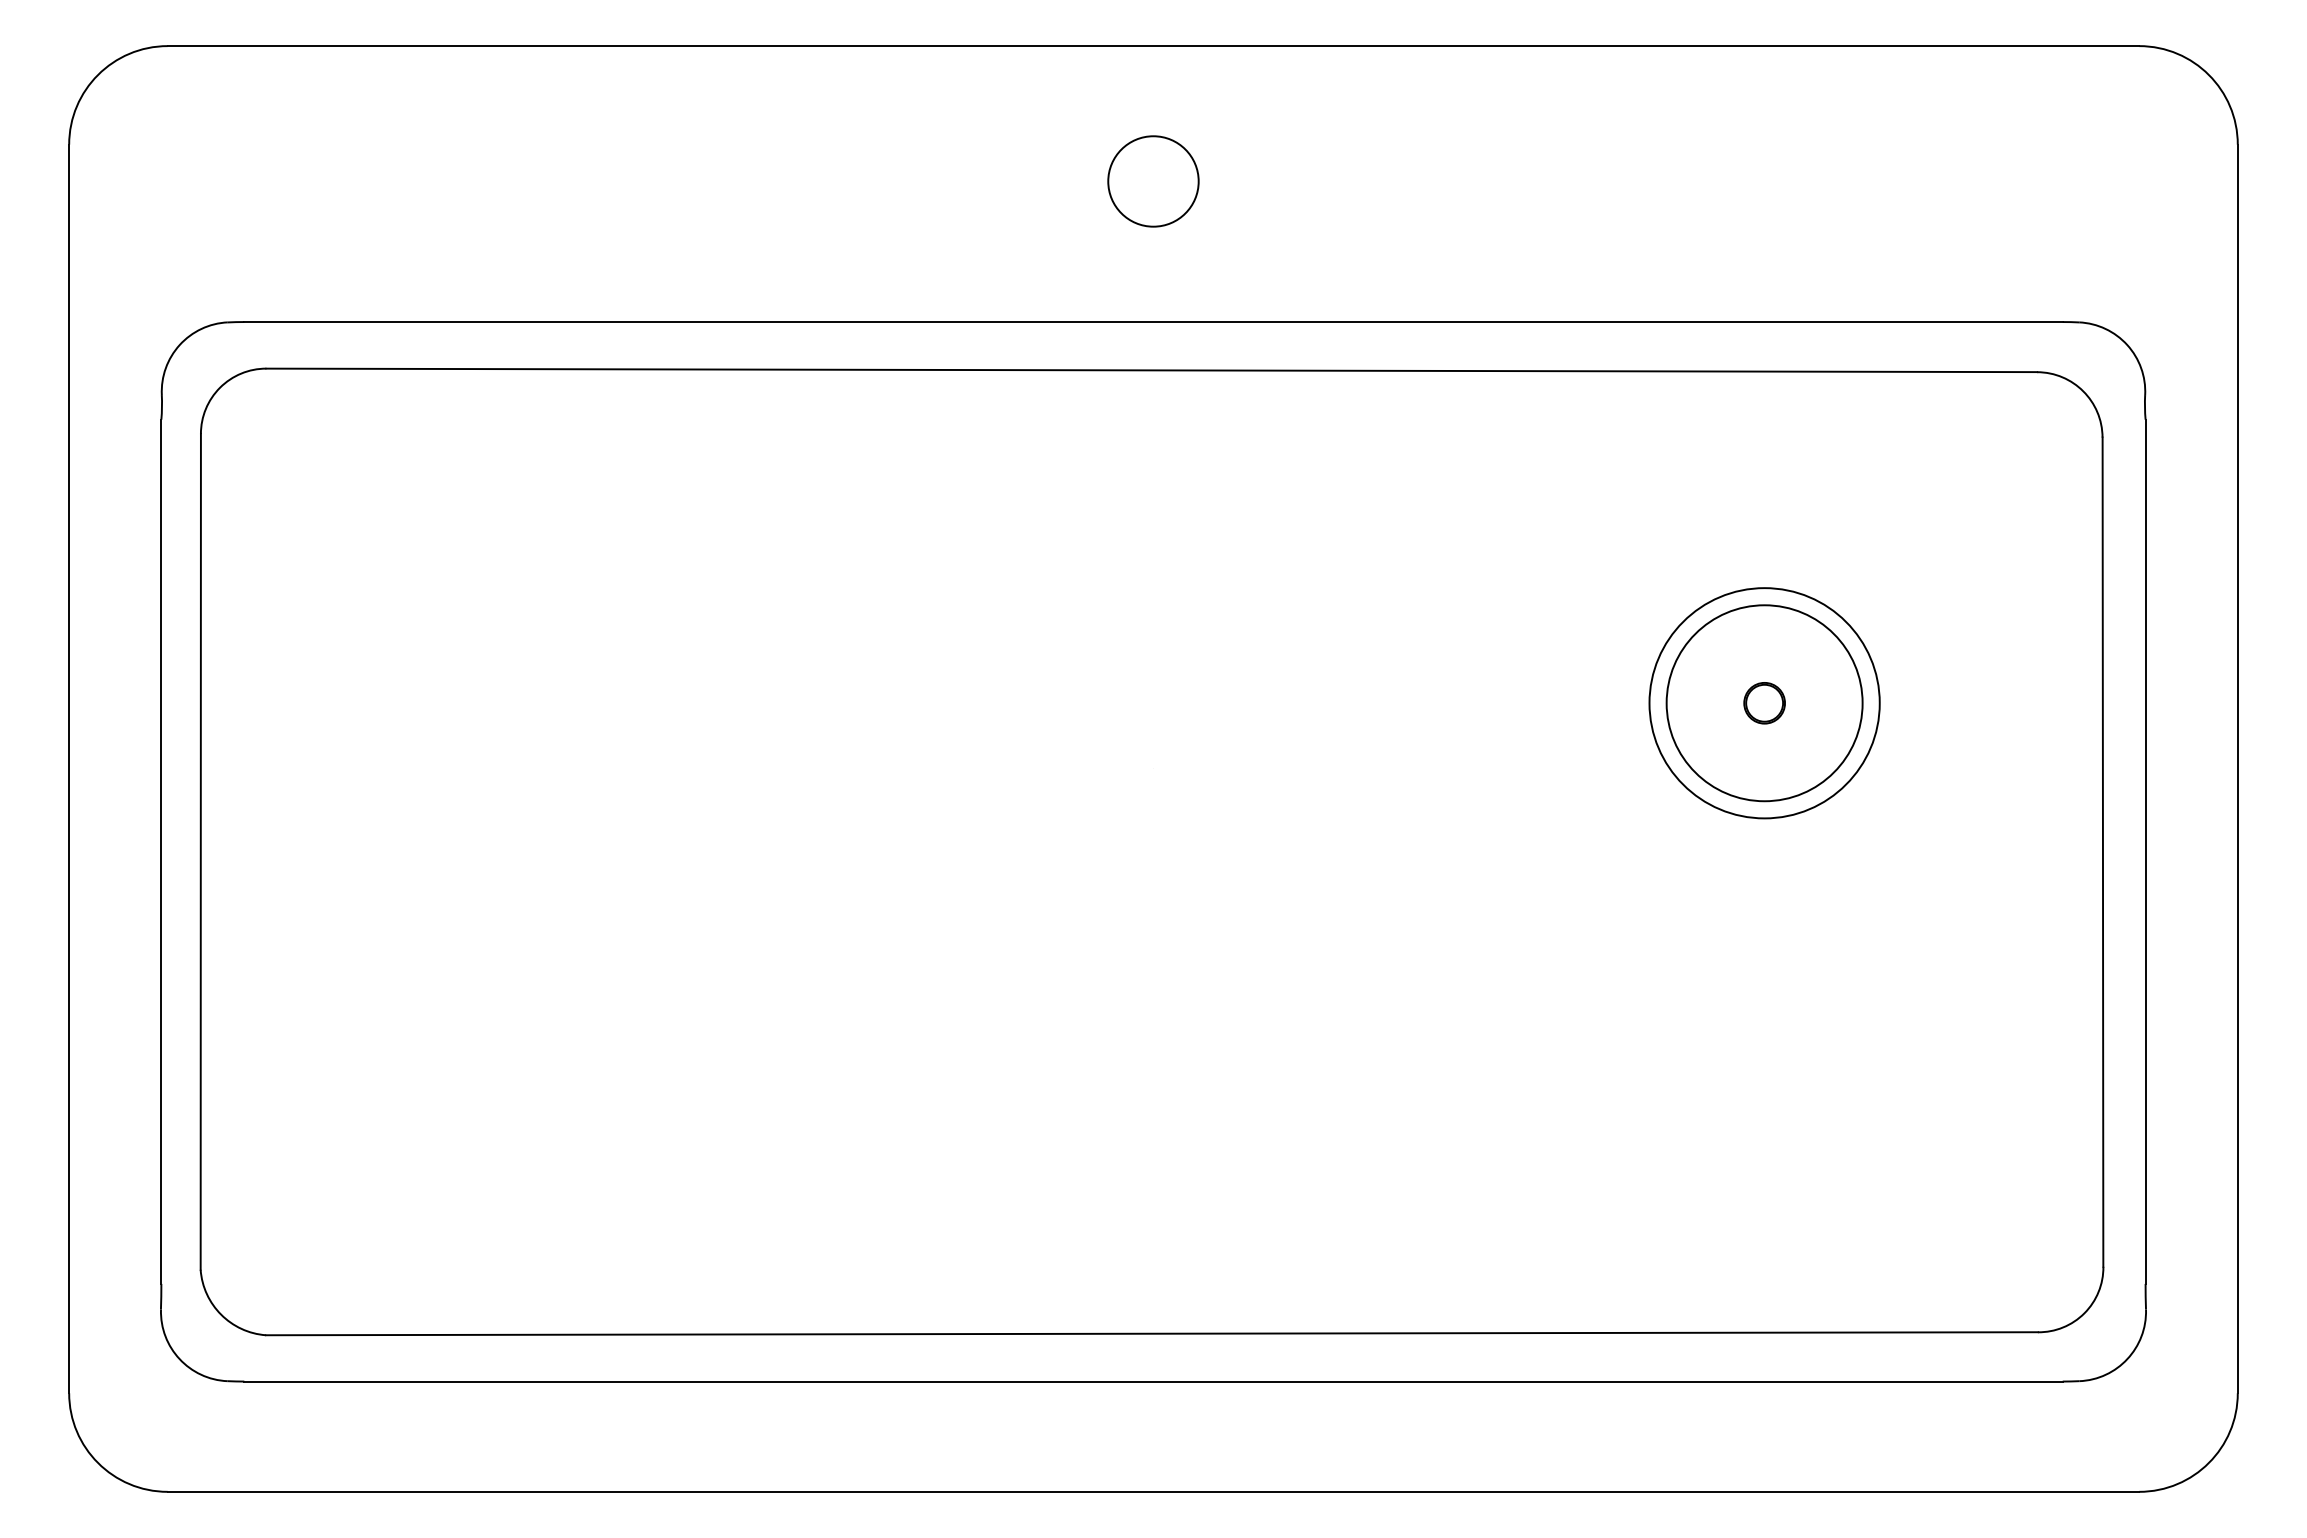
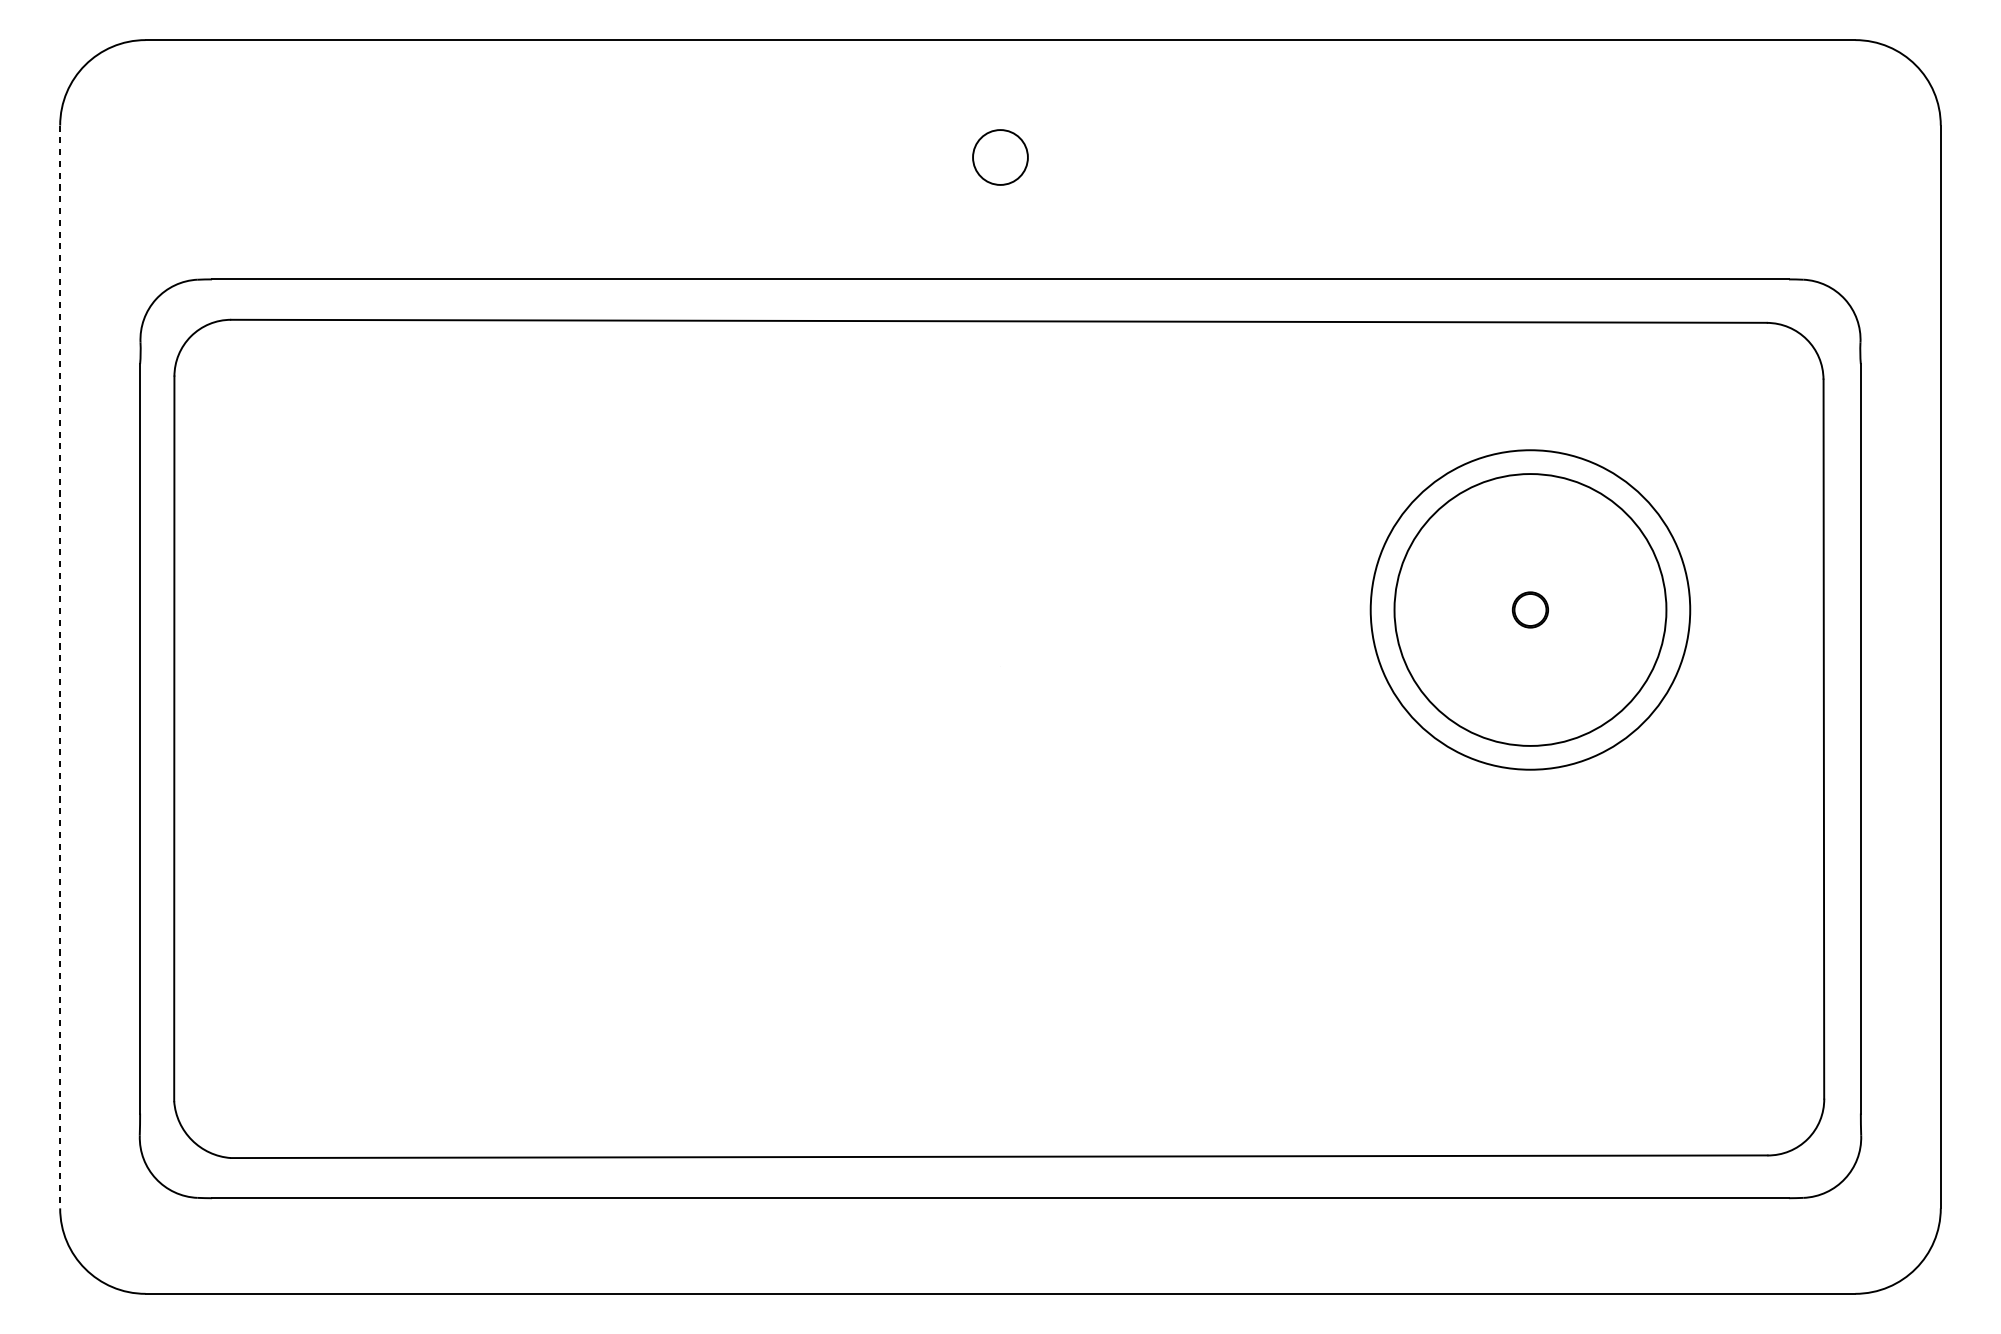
circle: (1153, 181) -> (1000, 157), size x0.7
circle: (1764, 703) -> (1530, 610), size x1.6
circle: (1764, 703) -> (1530, 610), size x1.6
line: (69, 769) -> (60, 667), solid -> dashed

